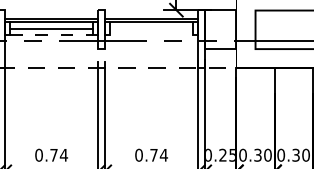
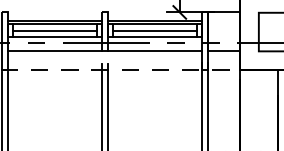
line: (151, 28) -> (154, 30), added
line: (51, 34) -> (54, 36), dashed -> solid
line: (151, 34) -> (154, 36), added
line: (51, 48) -> (54, 50), added
line: (151, 48) -> (154, 50), added

